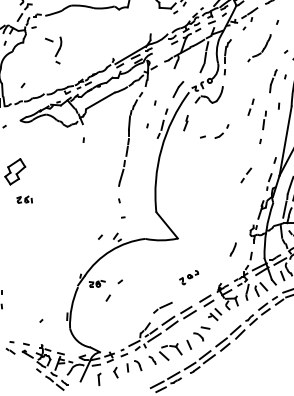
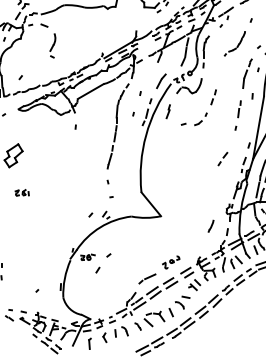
line: (49, 39) -> (44, 25), moved
part: (273, 80) -> (247, 73), size x1.43
part: (250, 106) -> (213, 96), moved
part: (24, 199) -> (22, 192), moved
part: (189, 277) -> (171, 262), moved

